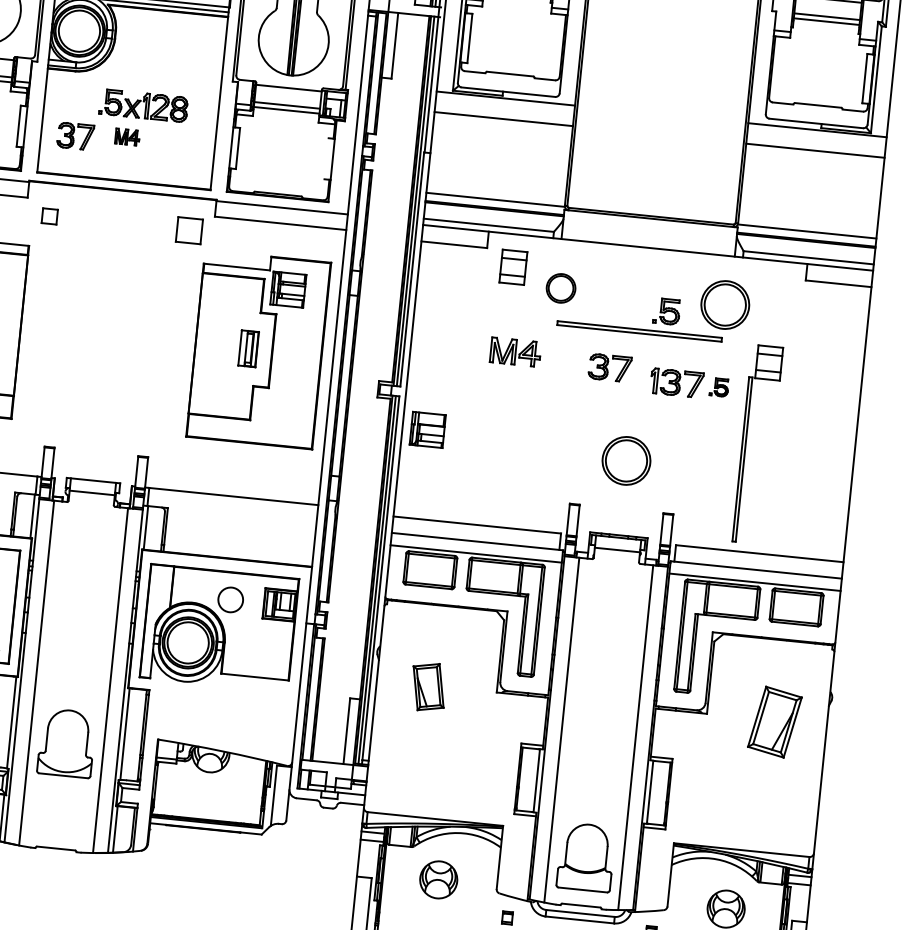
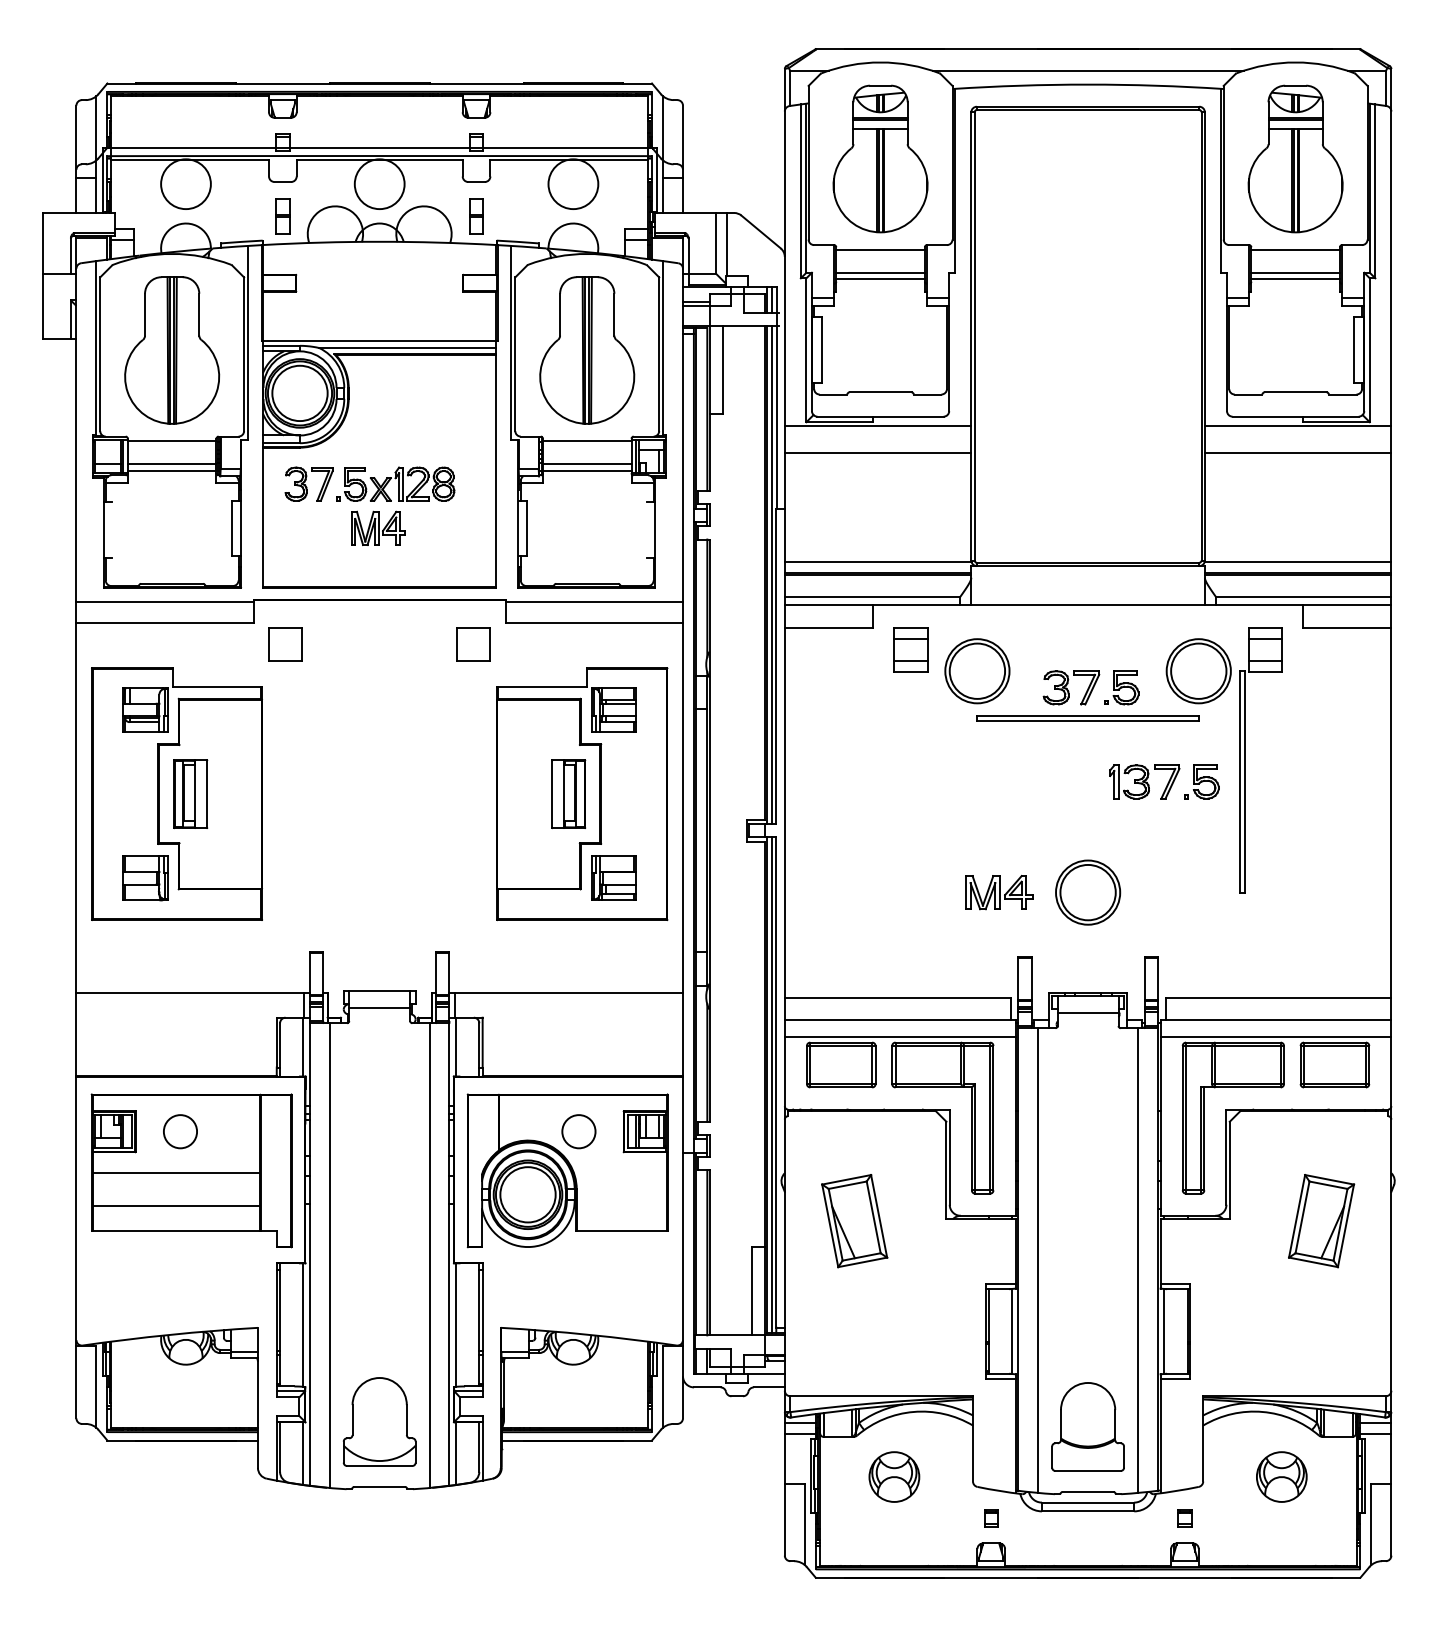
part: (75, 135) -> (308, 483), moved
part: (127, 136) -> (378, 527), size x1.67
part: (49, 216) -> (285, 644), size x1.67
part: (561, 288) -> (977, 671), size x1.67
part: (248, 348) -> (568, 794), size x1.43
part: (515, 352) -> (999, 892), moved
part: (610, 367) -> (1071, 687), moved
part: (718, 387) -> (1201, 781), size x1.43
part: (427, 429) -> (613, 877), moved
part: (746, 443) -> (1245, 760), moved
part: (428, 687) -> (854, 1221), size x1.43
part: (66, 742) -> (379, 1421), moved

